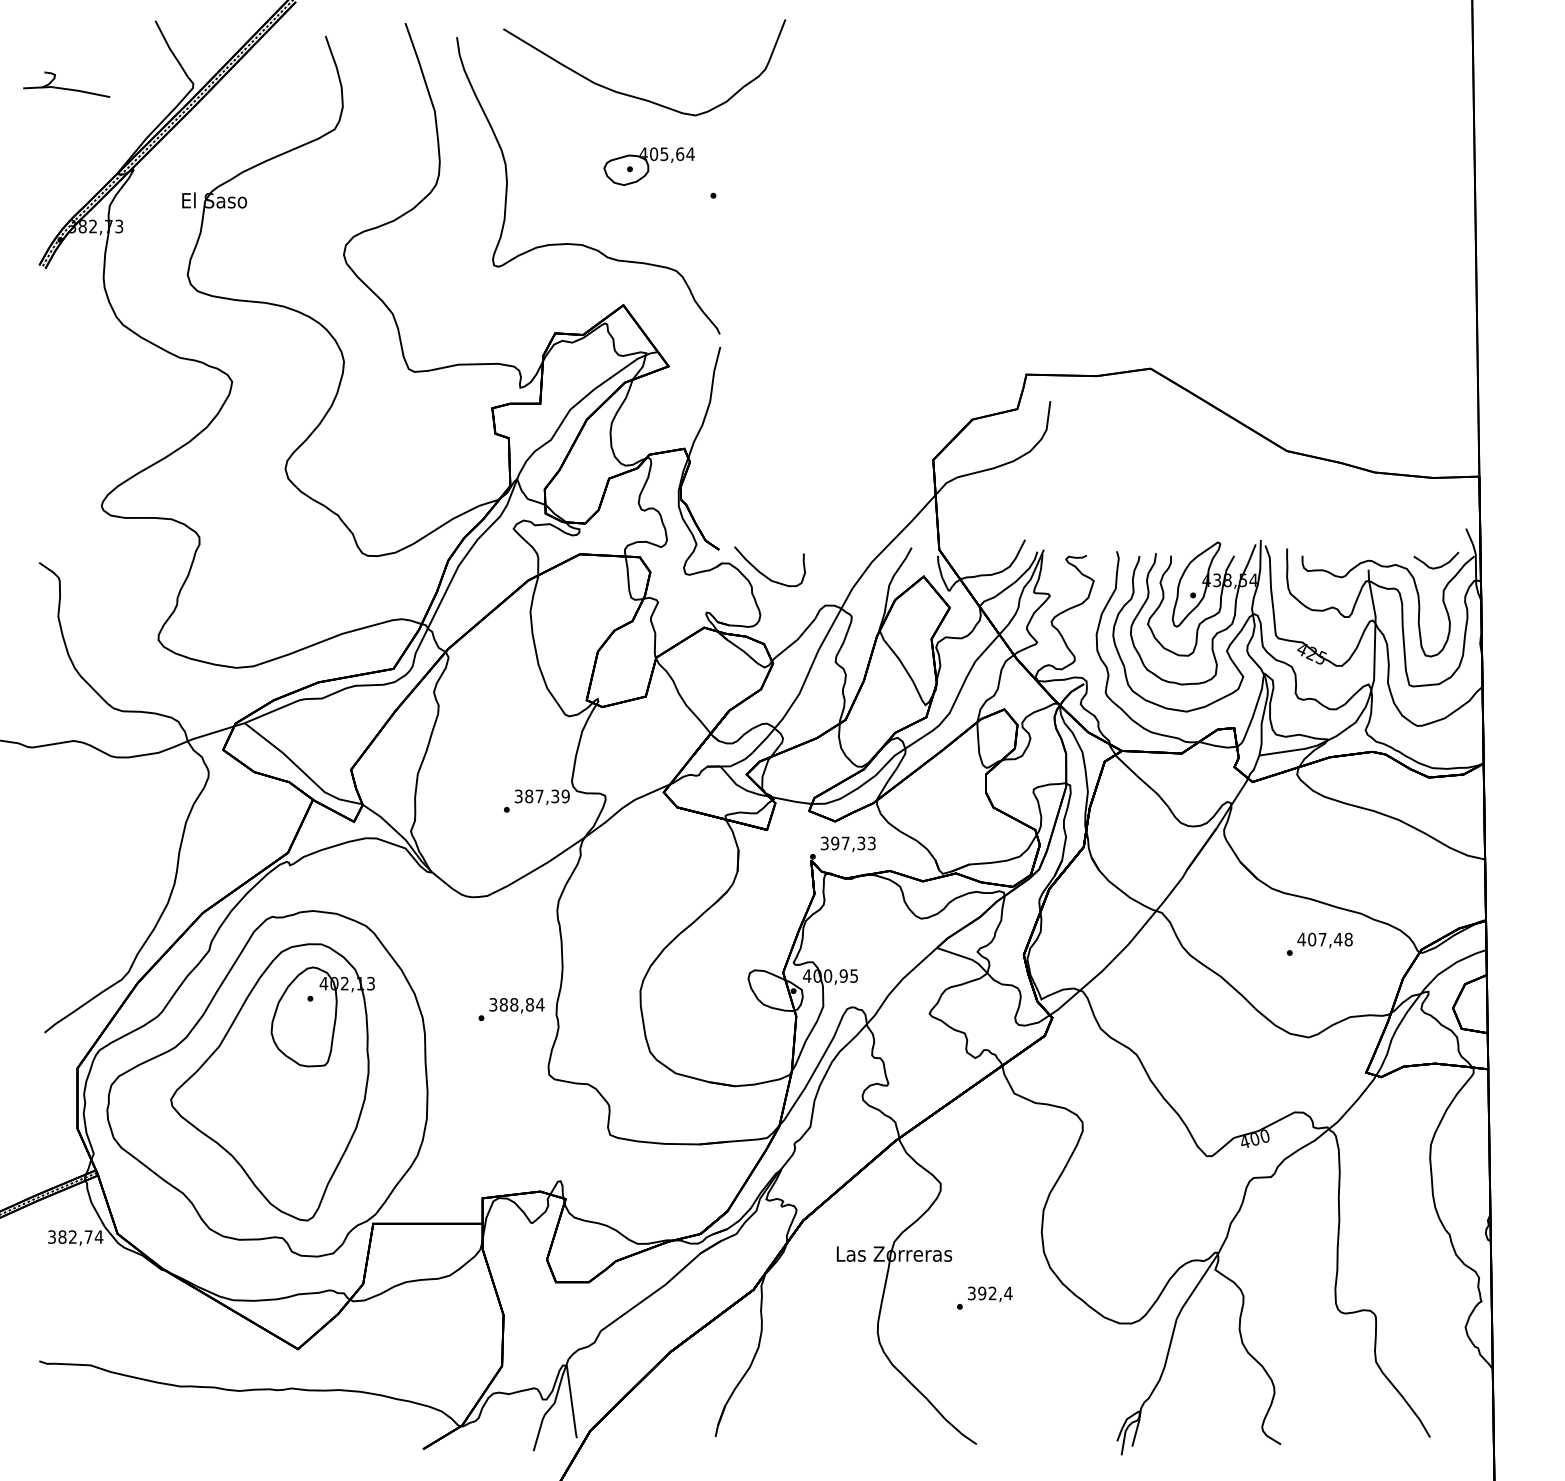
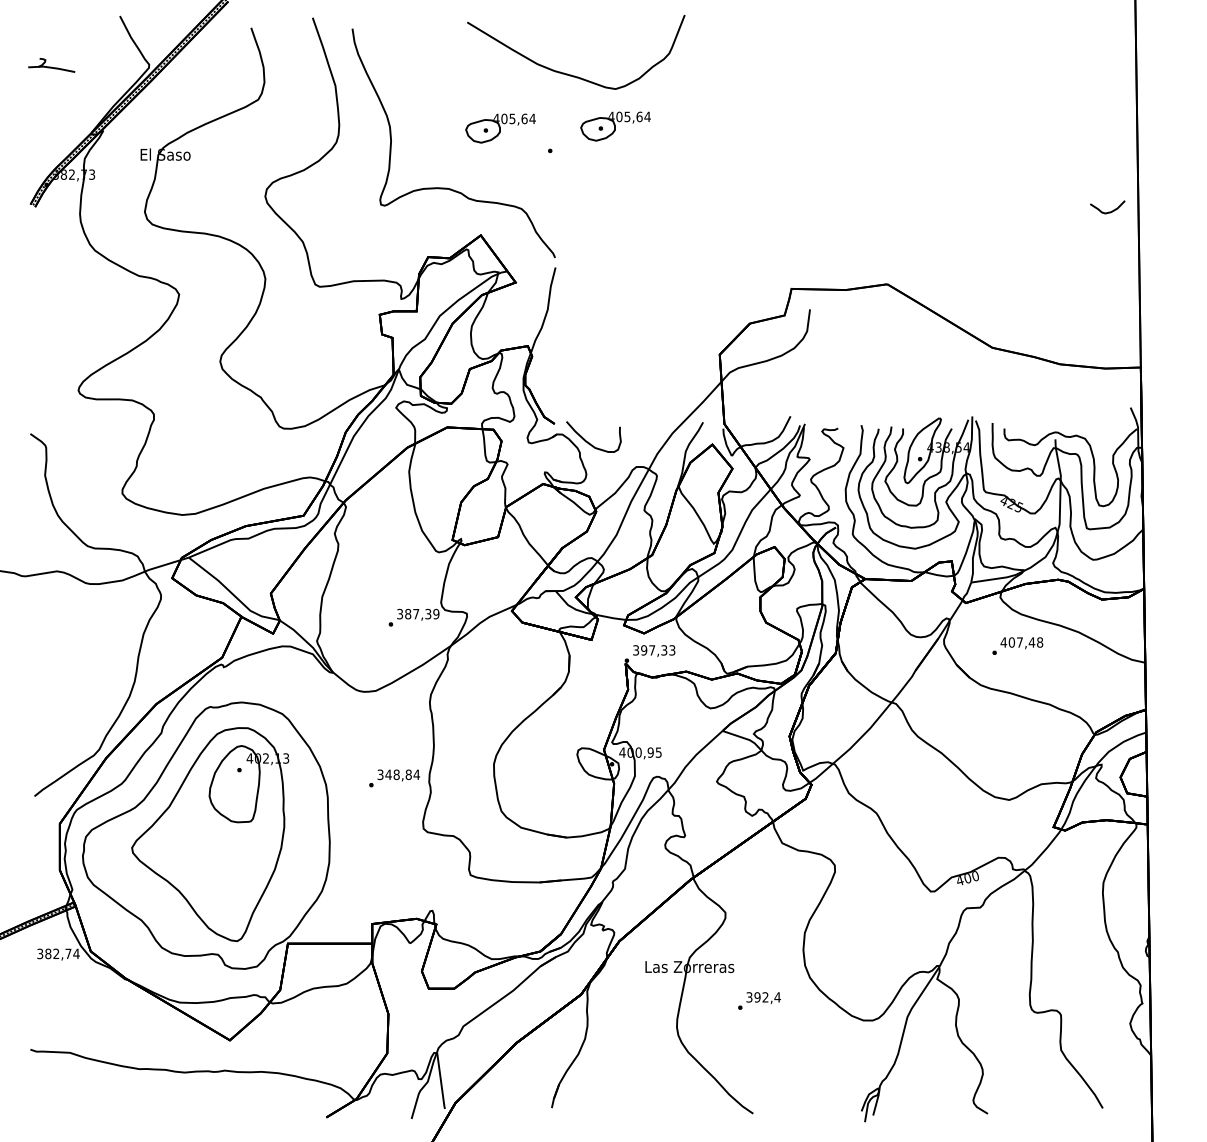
part: (66, 84) -> (51, 65), size x0.7
curve: (638, 96) -> (571, 74), moved
part: (798, 164) -> (615, 126), added
curve: (1437, 566) -> (1108, 211), moved
text: (1319, 943) -> (1017, 645), moved
text: (503, 1004) -> (388, 774), 388,84 -> 348,84

